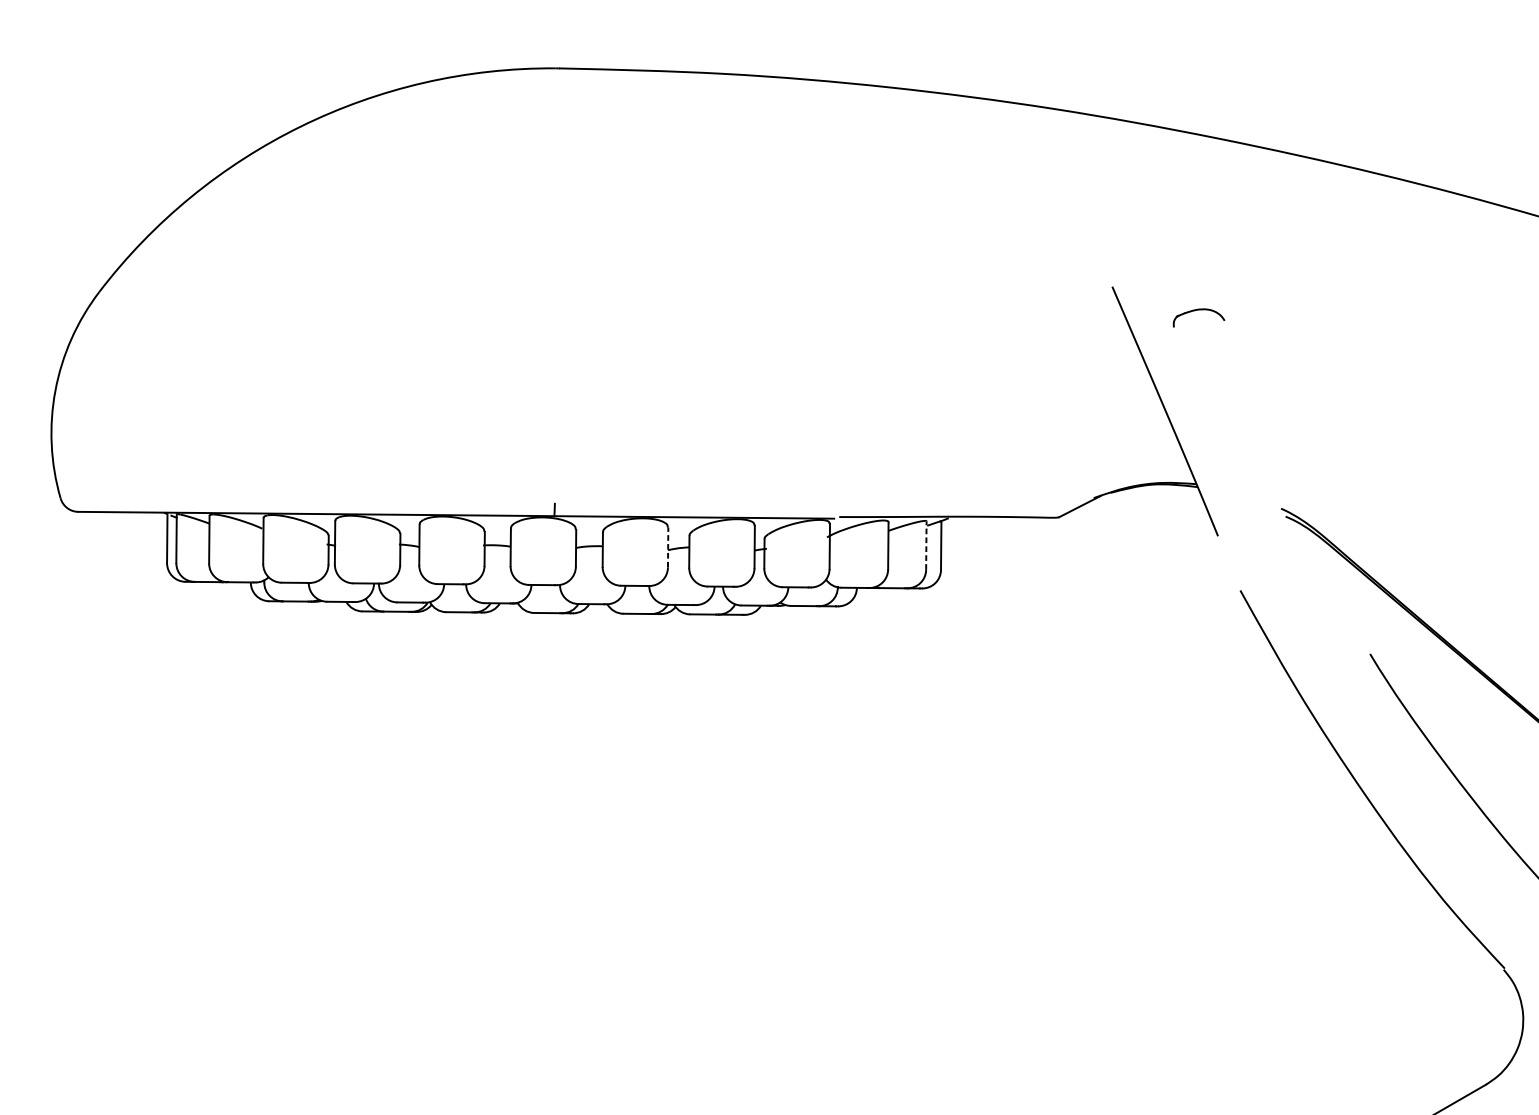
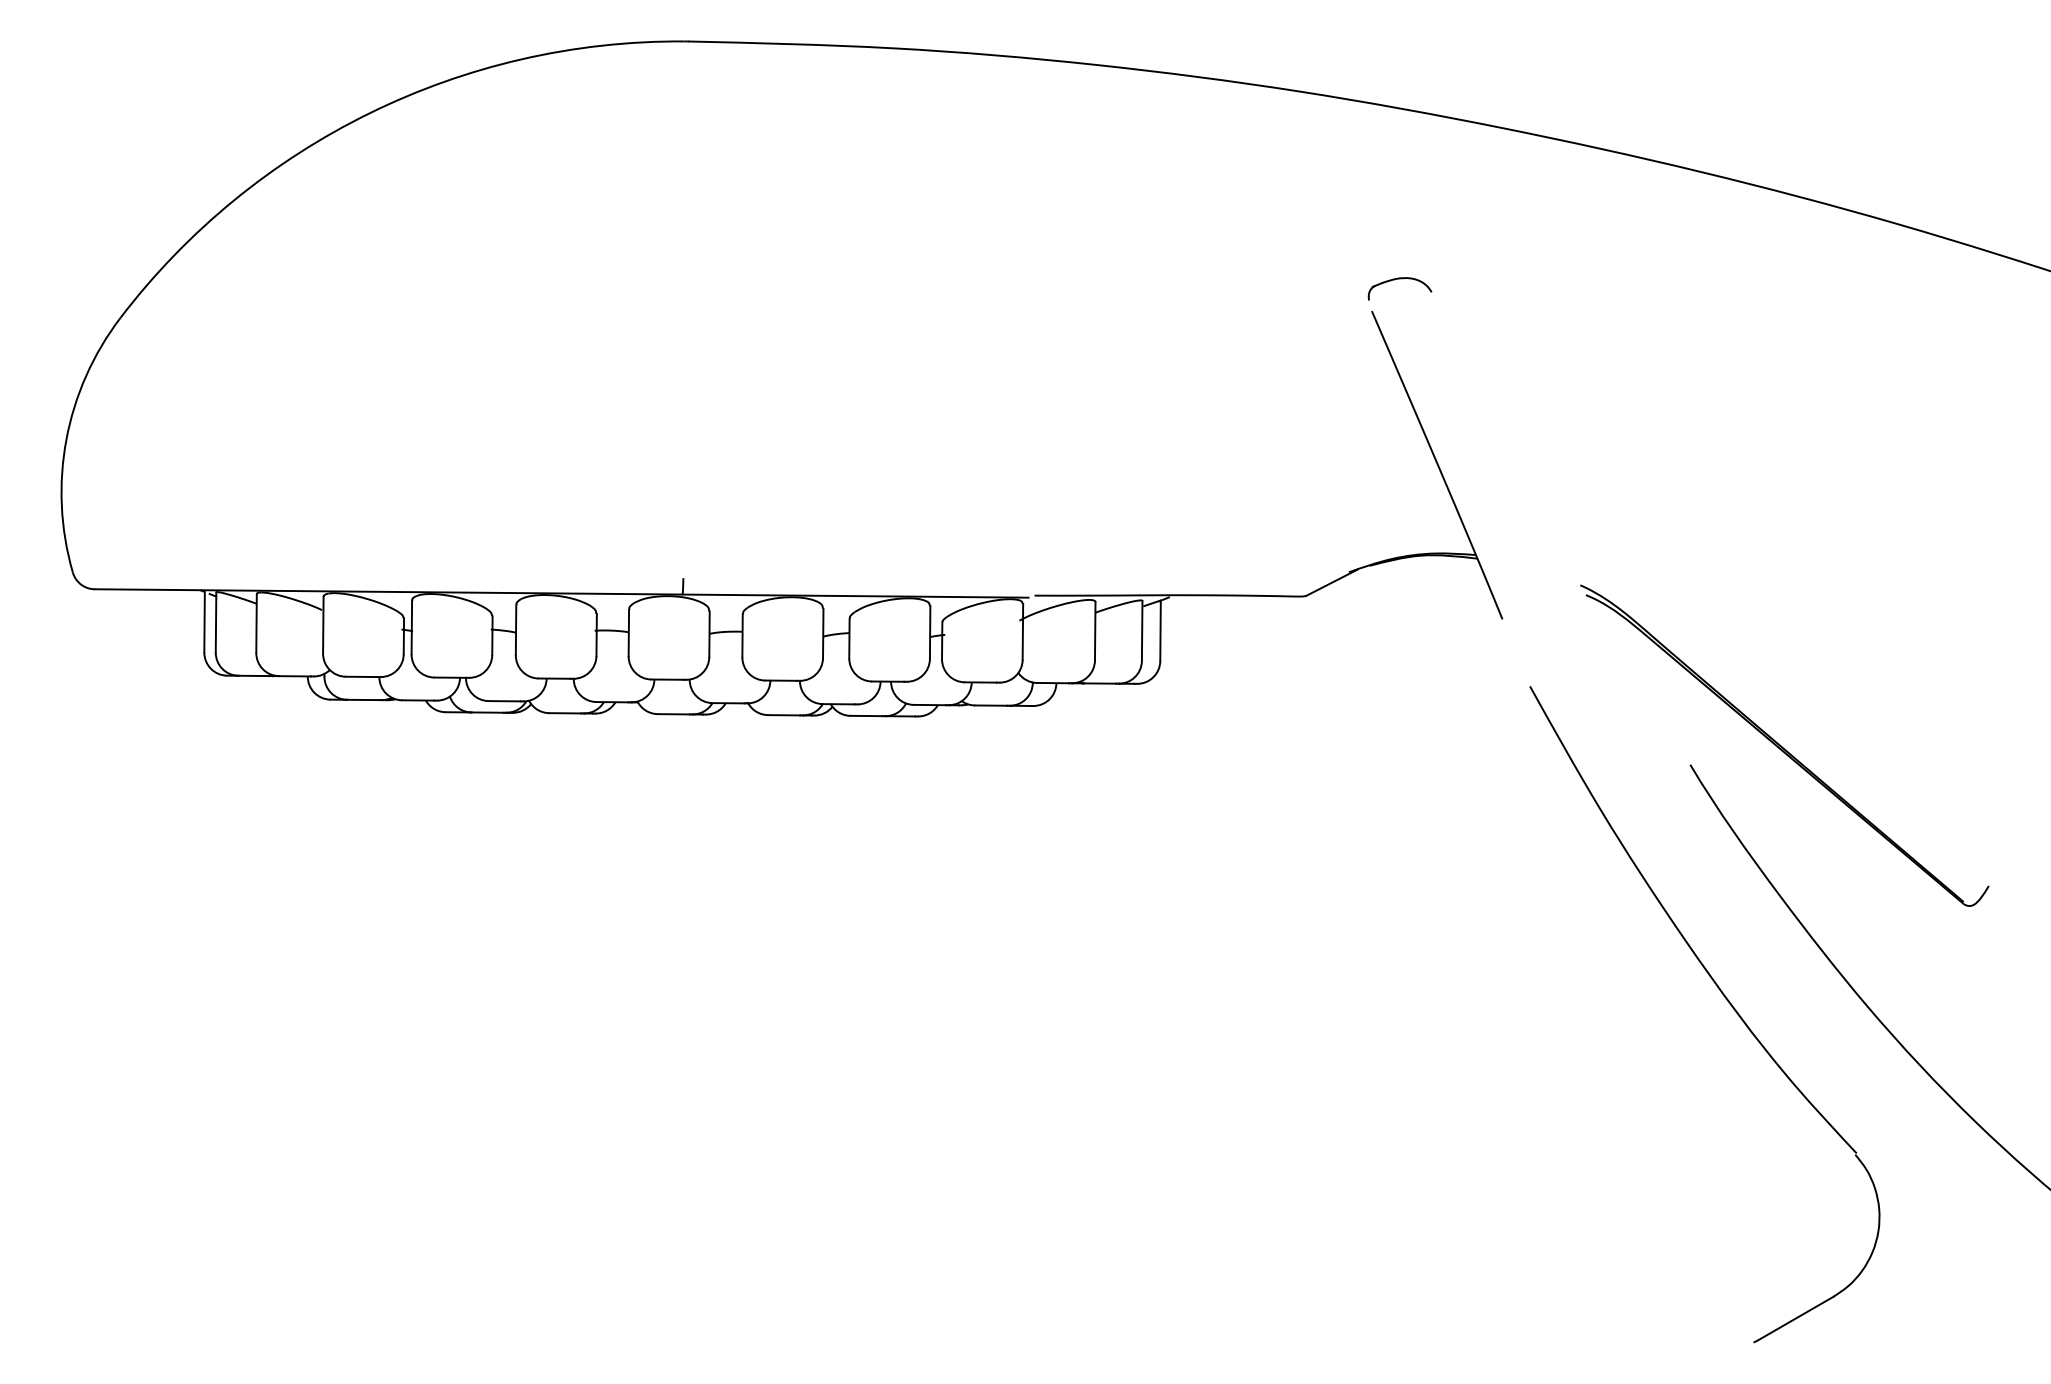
part: (1198, 310) -> (1399, 279), moved
line: (926, 545) -> (1142, 630), dashed -> solid
line: (668, 547) -> (823, 633), dashed -> solid

